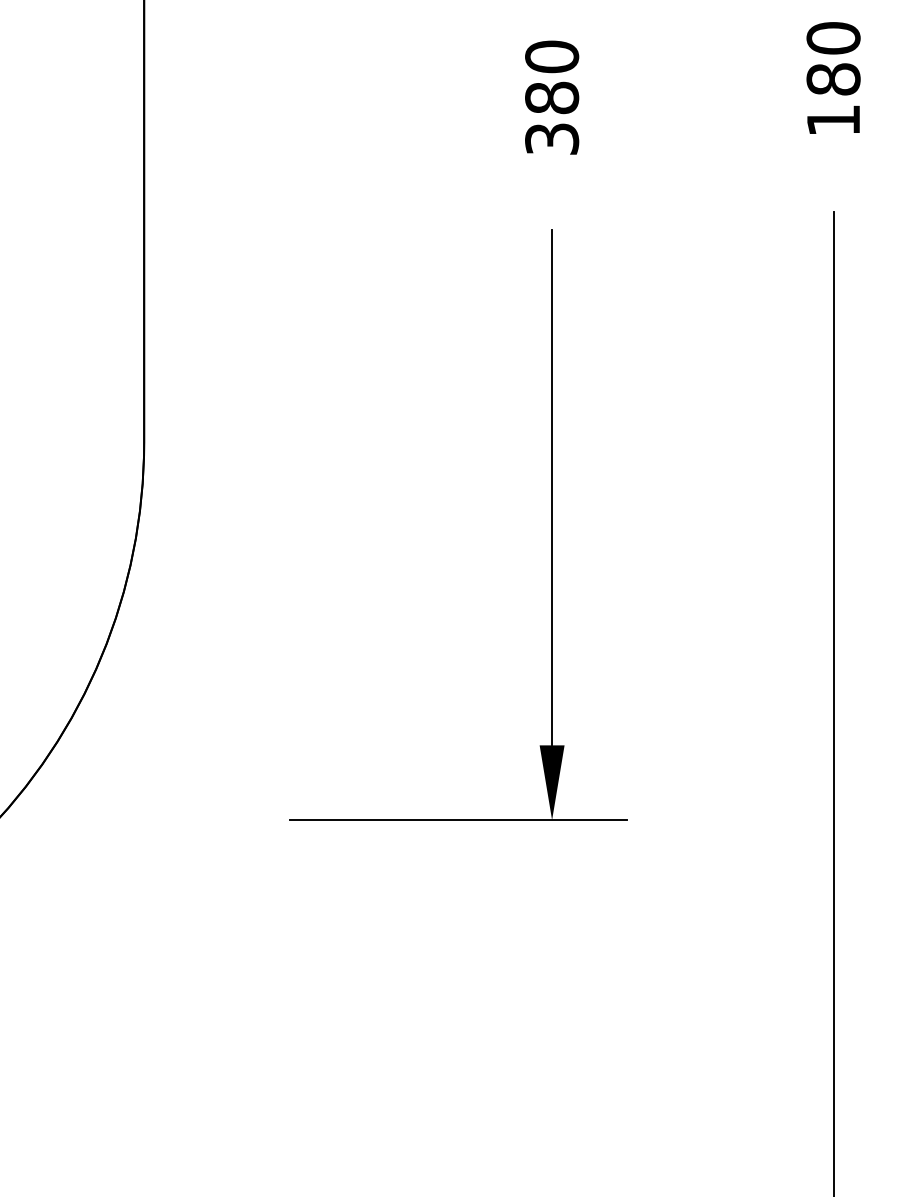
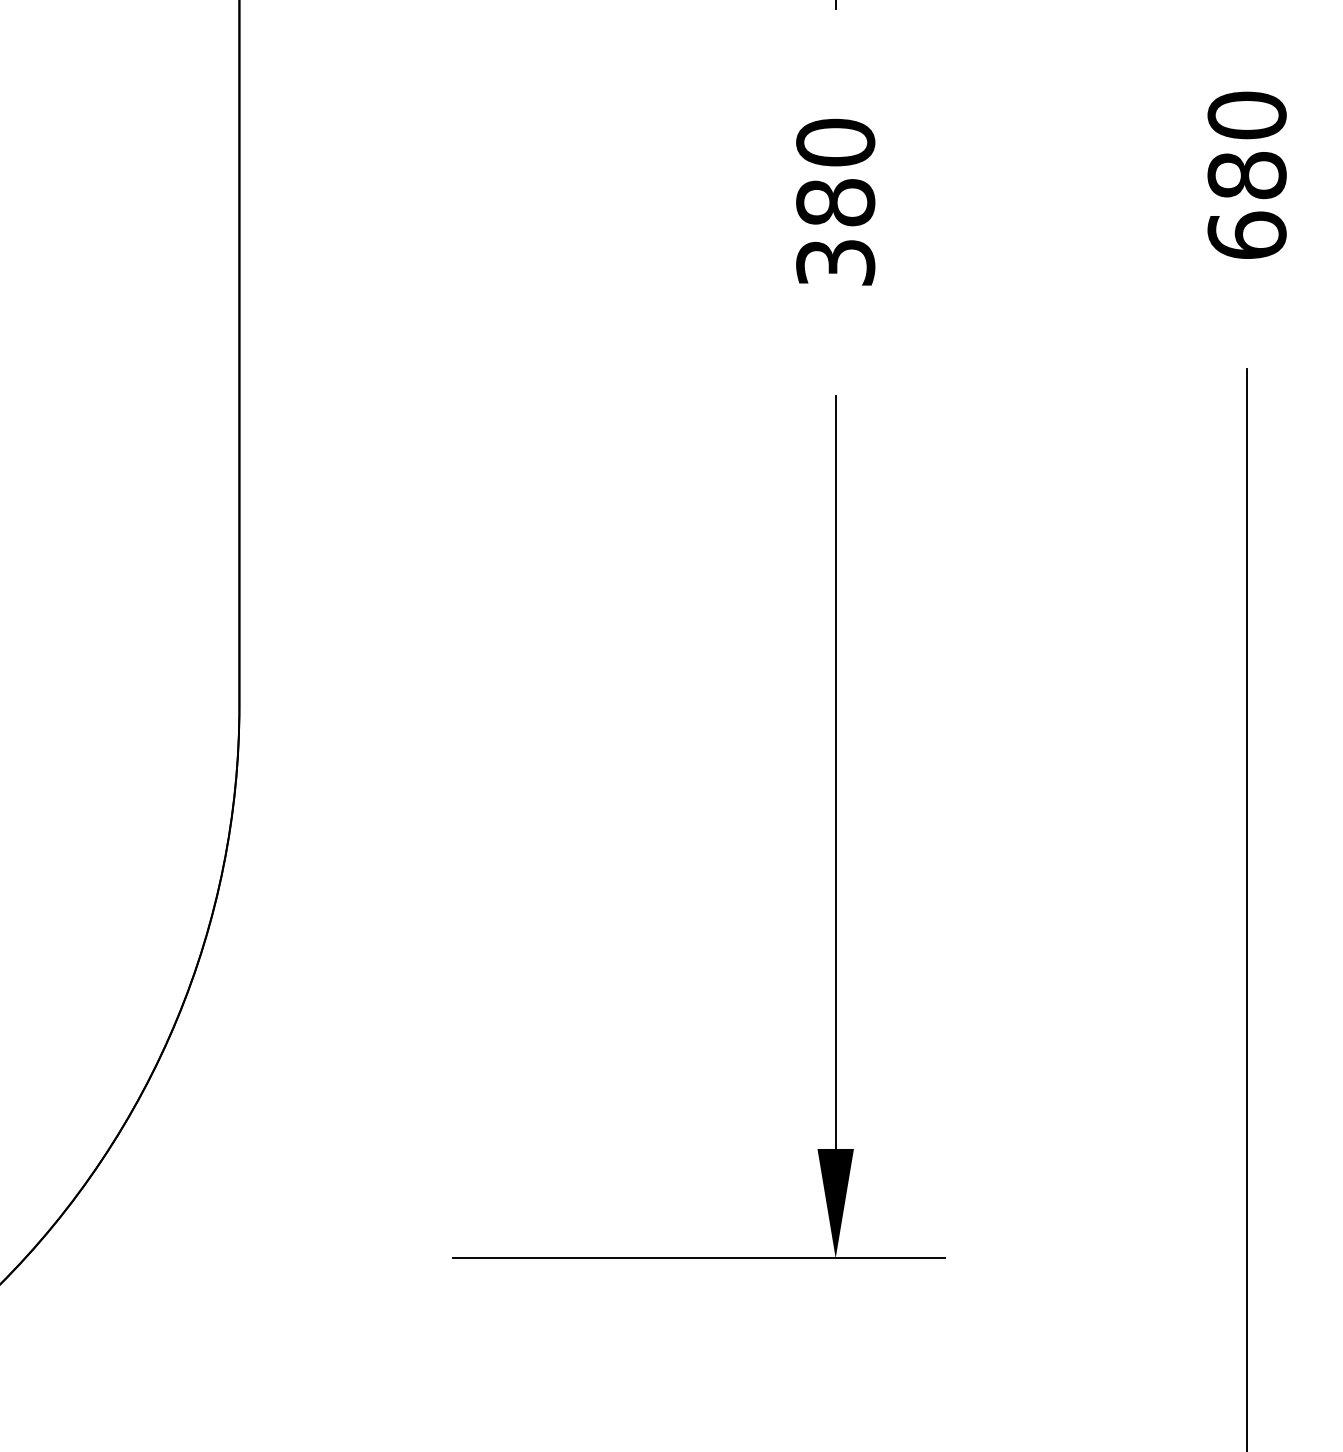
text: (833, 120) -> (1247, 235), 180 -> 680

